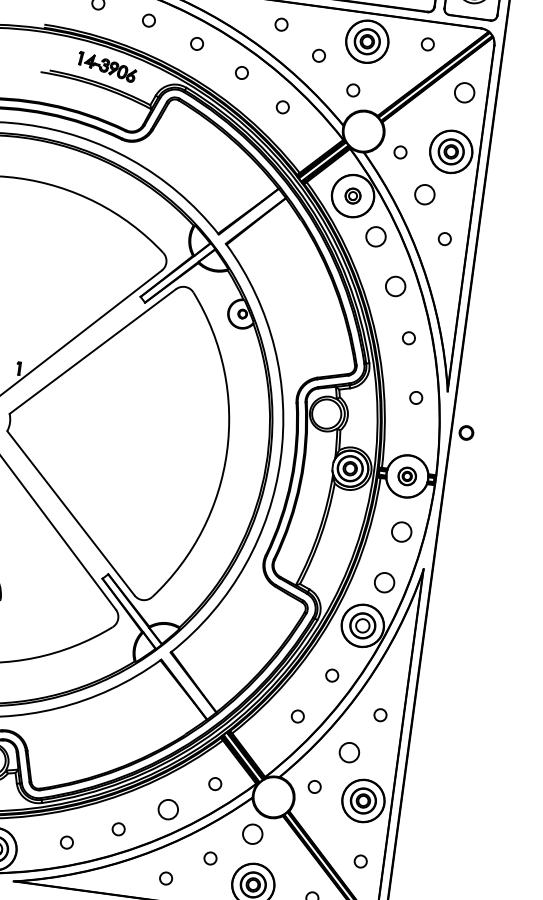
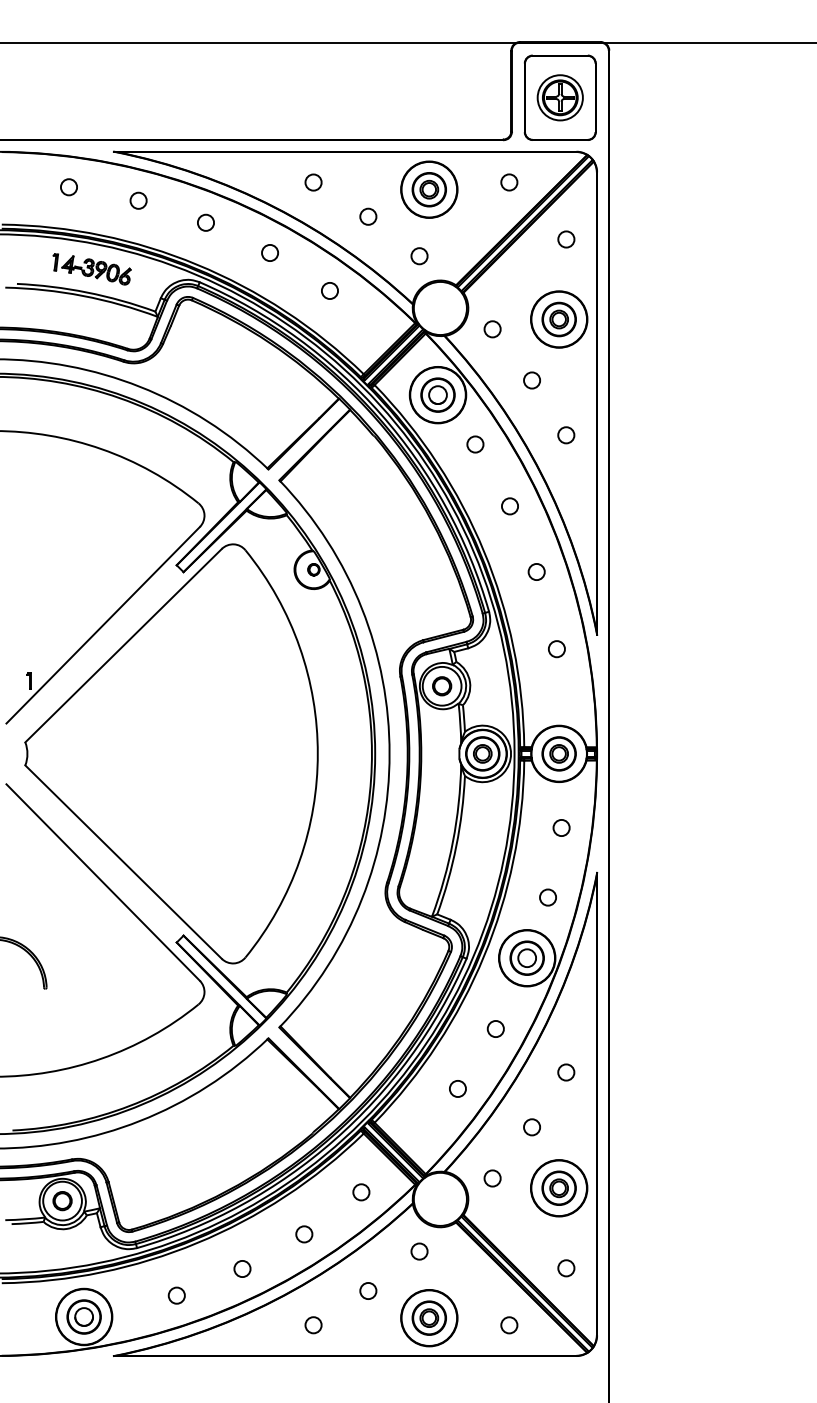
circle: (464, 92) -> (566, 239), size x0.62
circle: (424, 194) -> (531, 380), size x0.62
part: (352, 195) -> (437, 394), size x1.67
circle: (376, 236) -> (475, 444), size x0.62
circle: (395, 286) -> (509, 506), size x0.62
circle: (466, 433) -> (442, 686), moved
part: (406, 476) -> (558, 753), size x1.43
circle: (401, 531) -> (561, 827), size x0.62
circle: (384, 582) -> (547, 897), size x0.62
circle: (348, 752) -> (531, 1127), size x0.62
circle: (168, 809) -> (304, 1234), size x0.62
circle: (252, 834) -> (419, 1251), size x0.62

